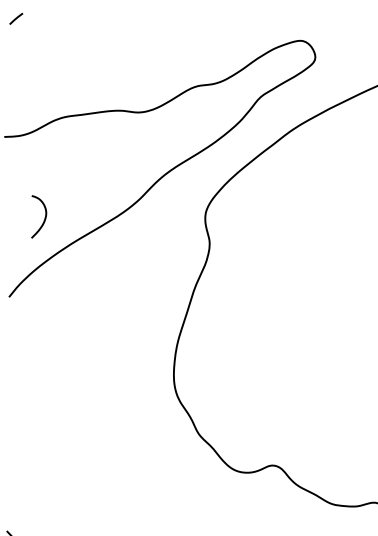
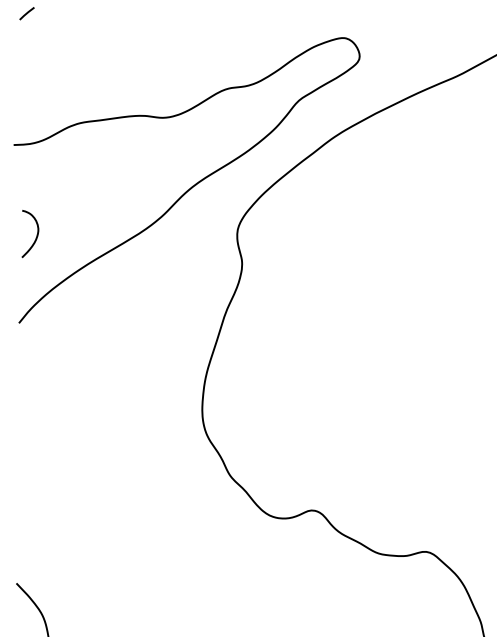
curve: (44, 217) -> (36, 234), moved

